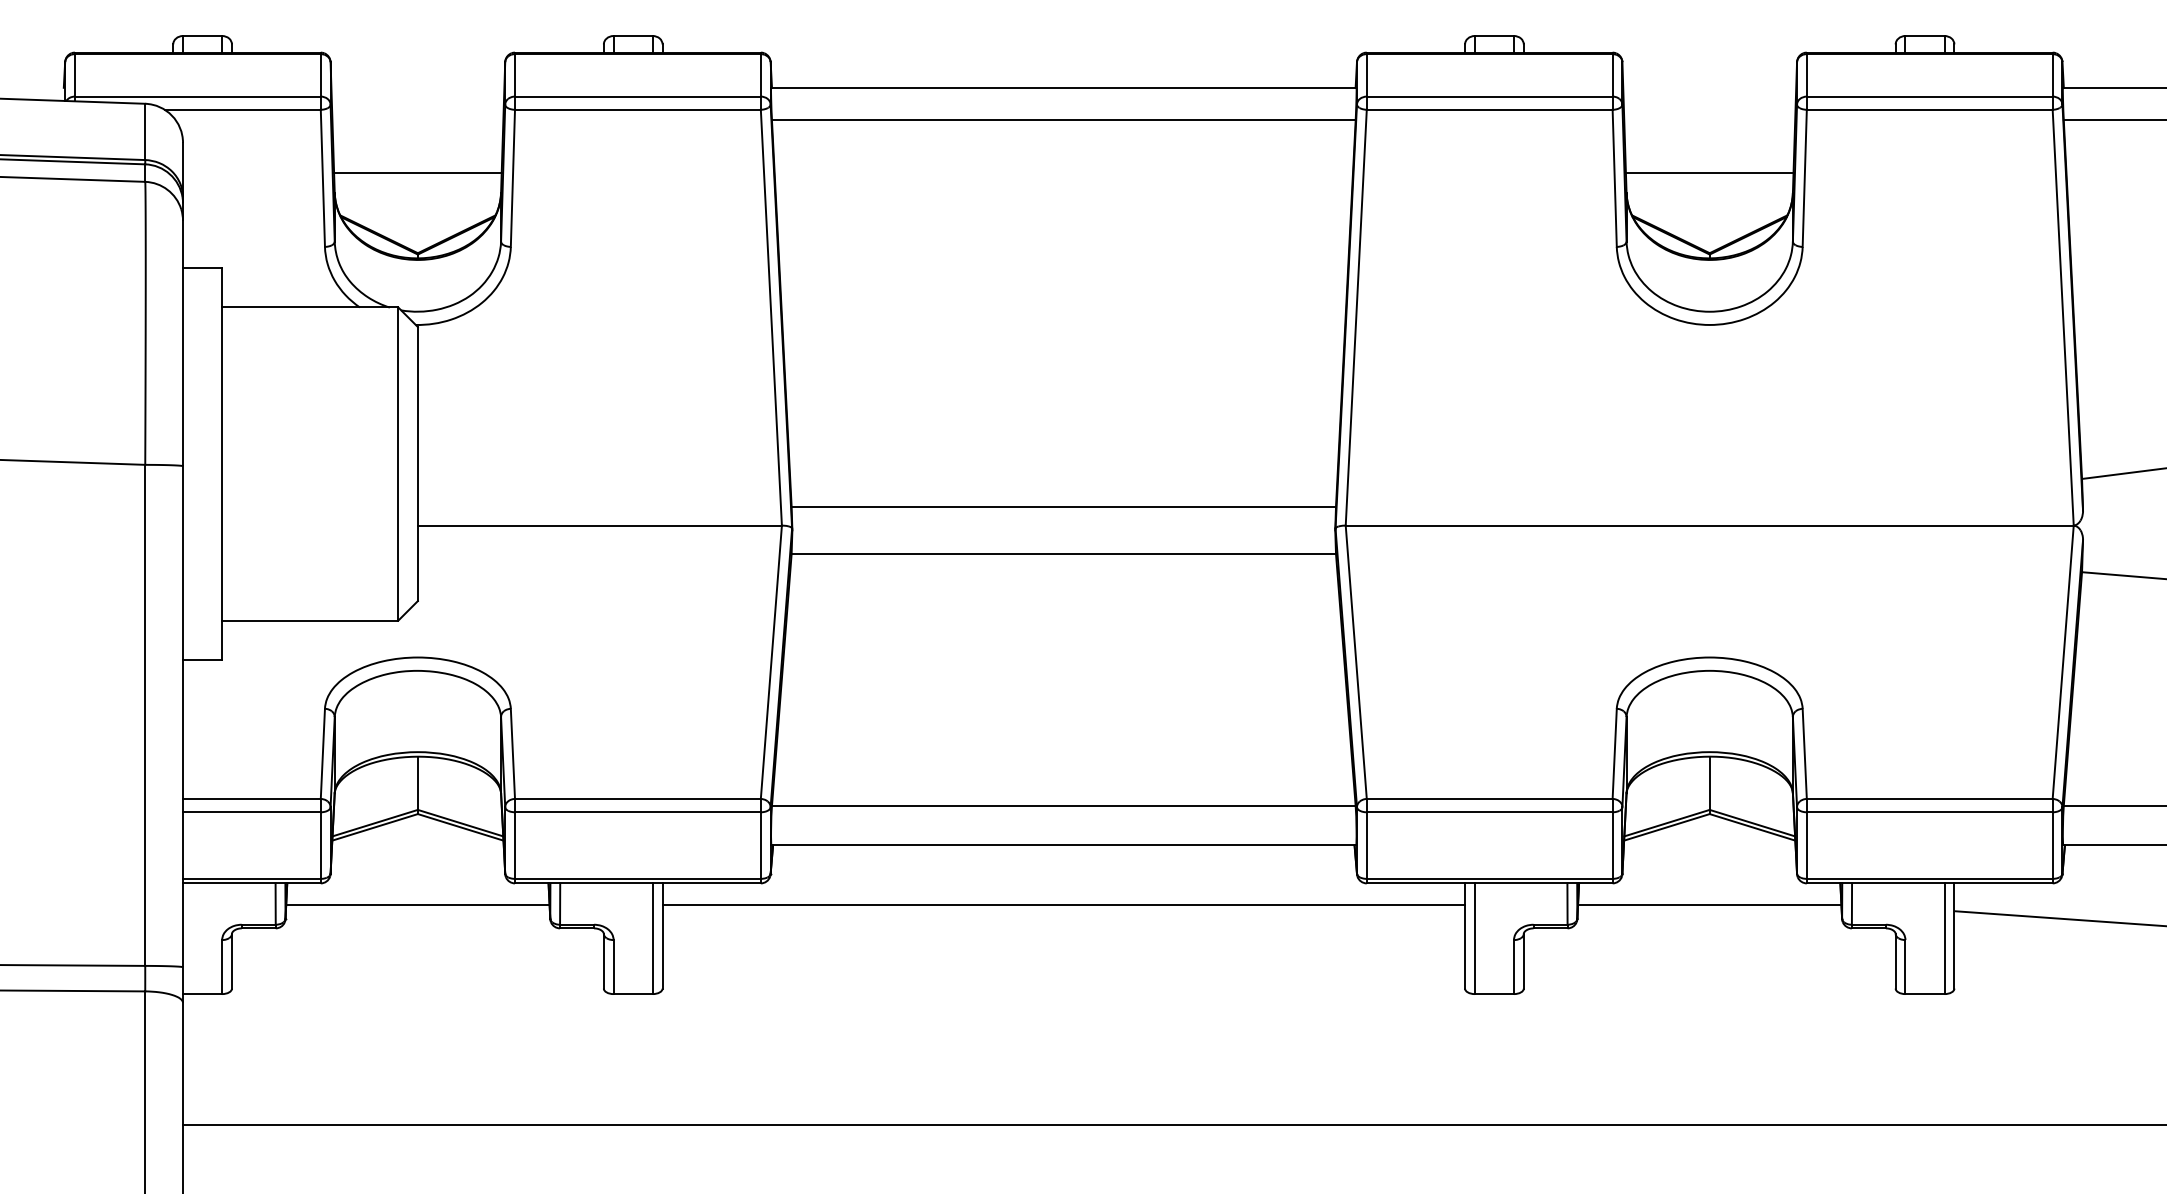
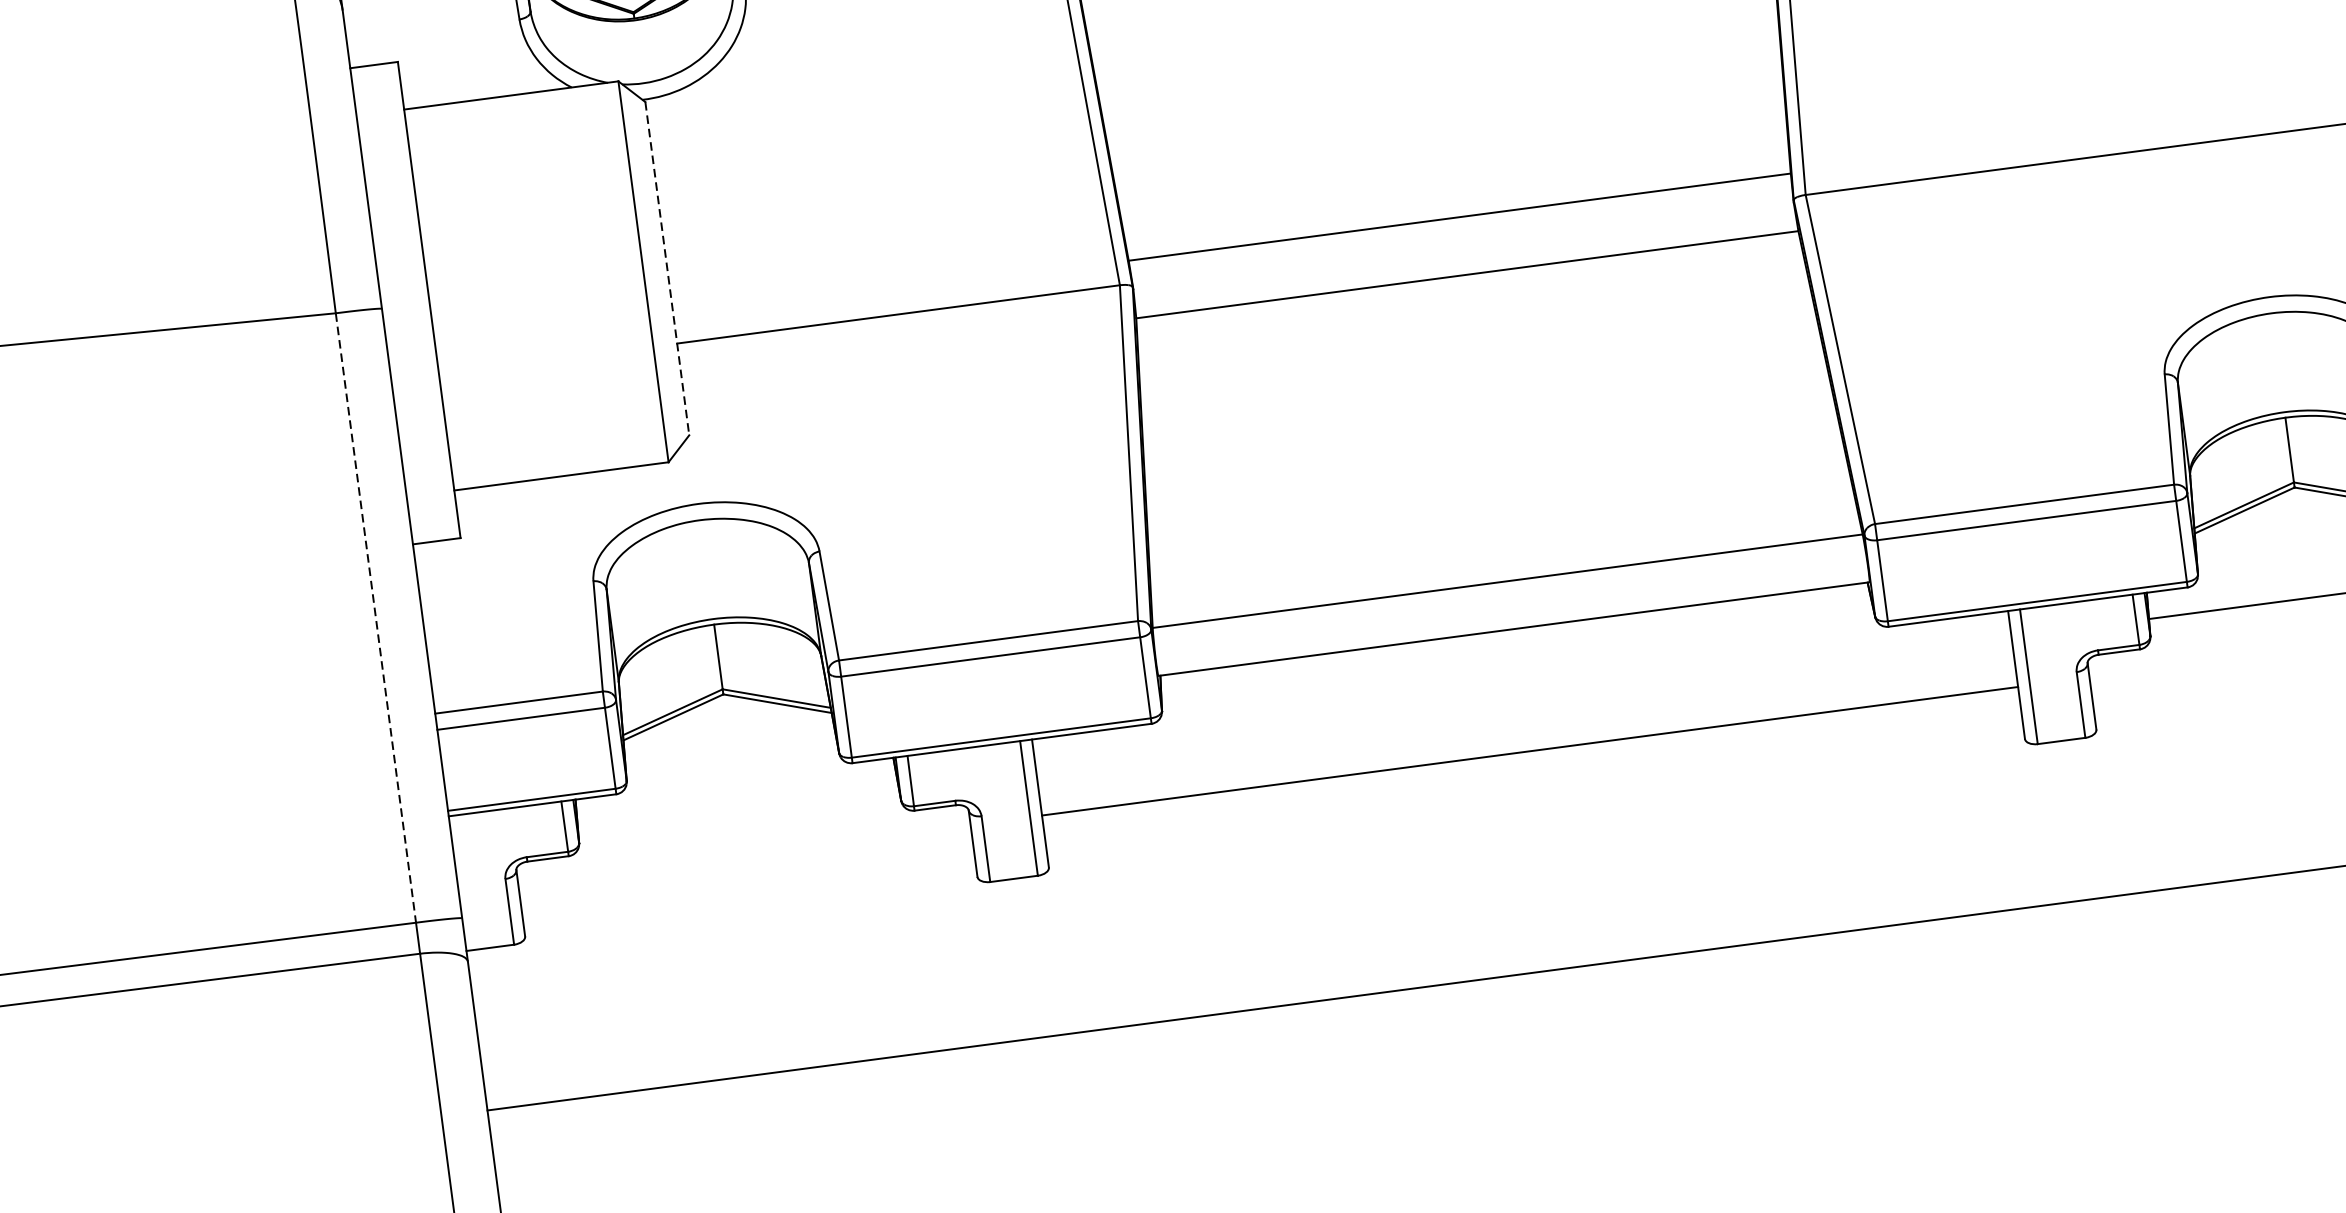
line: (417, 464) -> (666, 269), solid -> dashed
line: (145, 715) -> (376, 618), solid -> dashed
line: (417, 904) -> (737, 804), removed
line: (1063, 904) -> (1529, 750), moved

